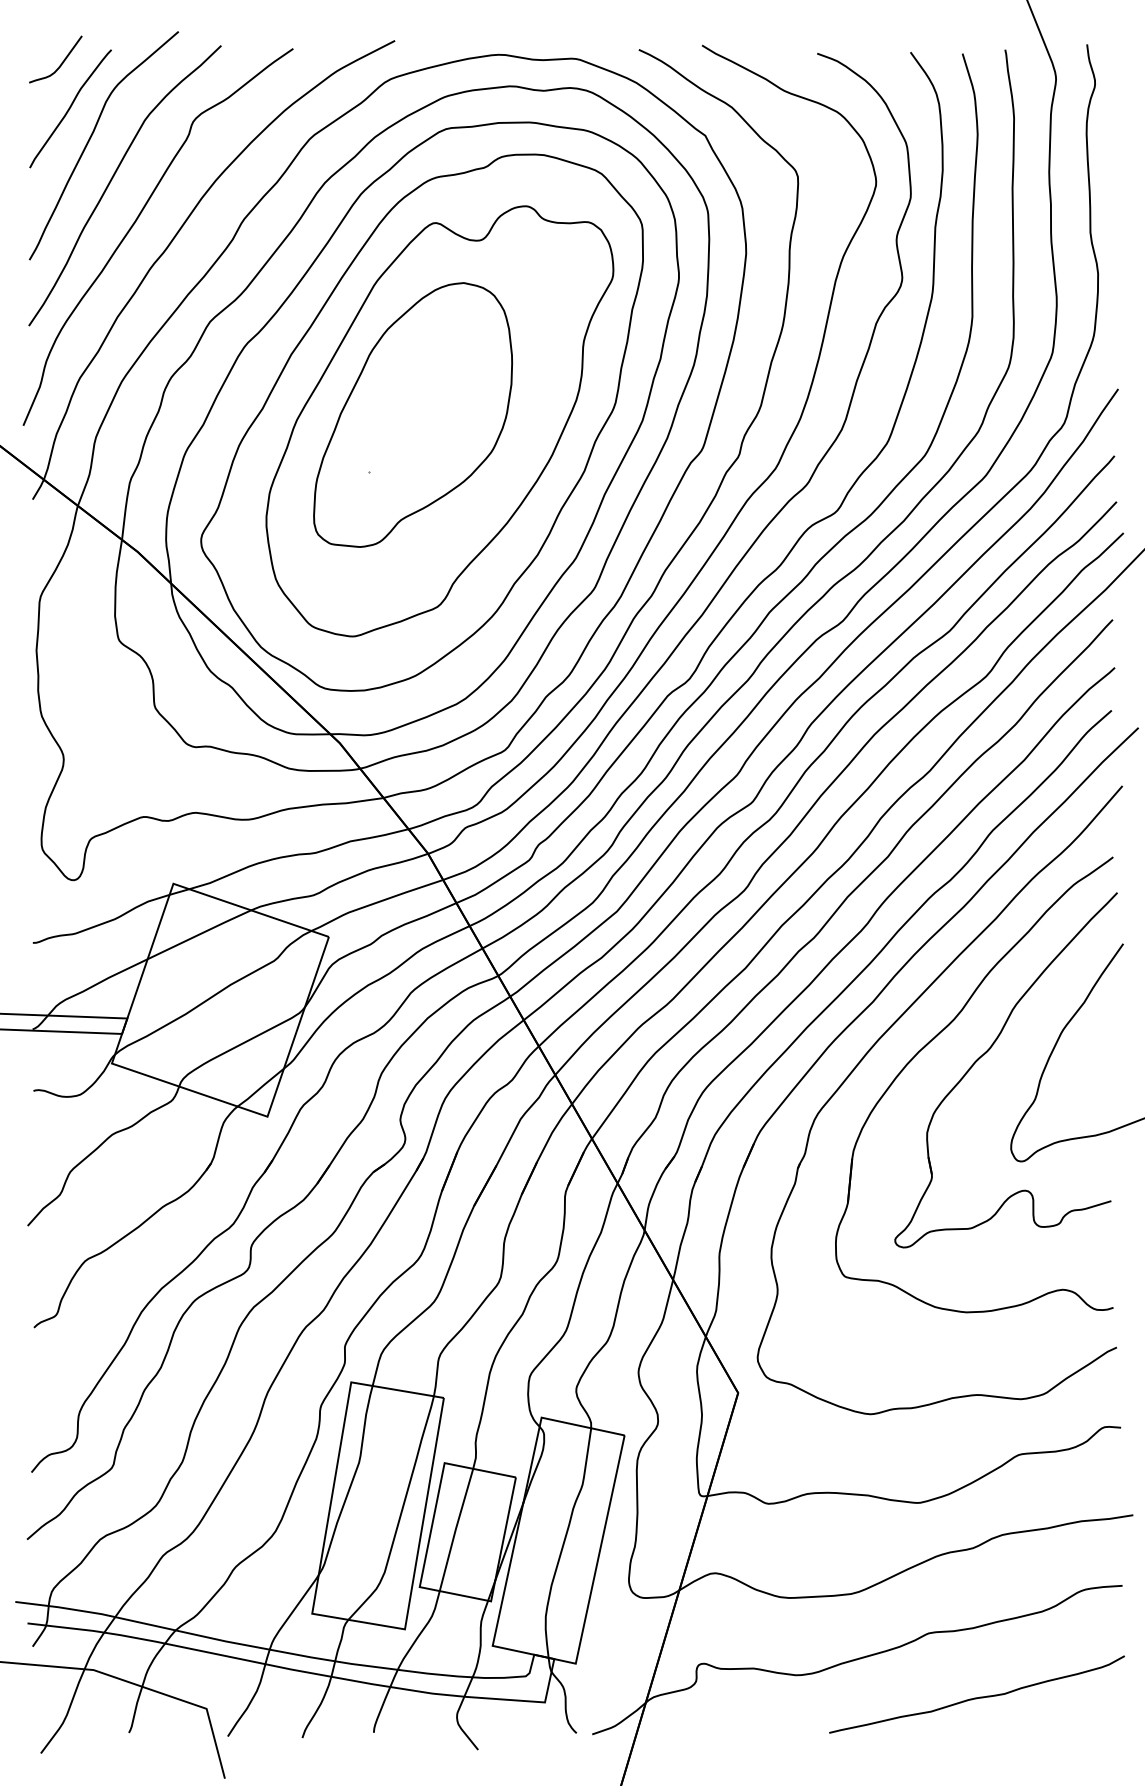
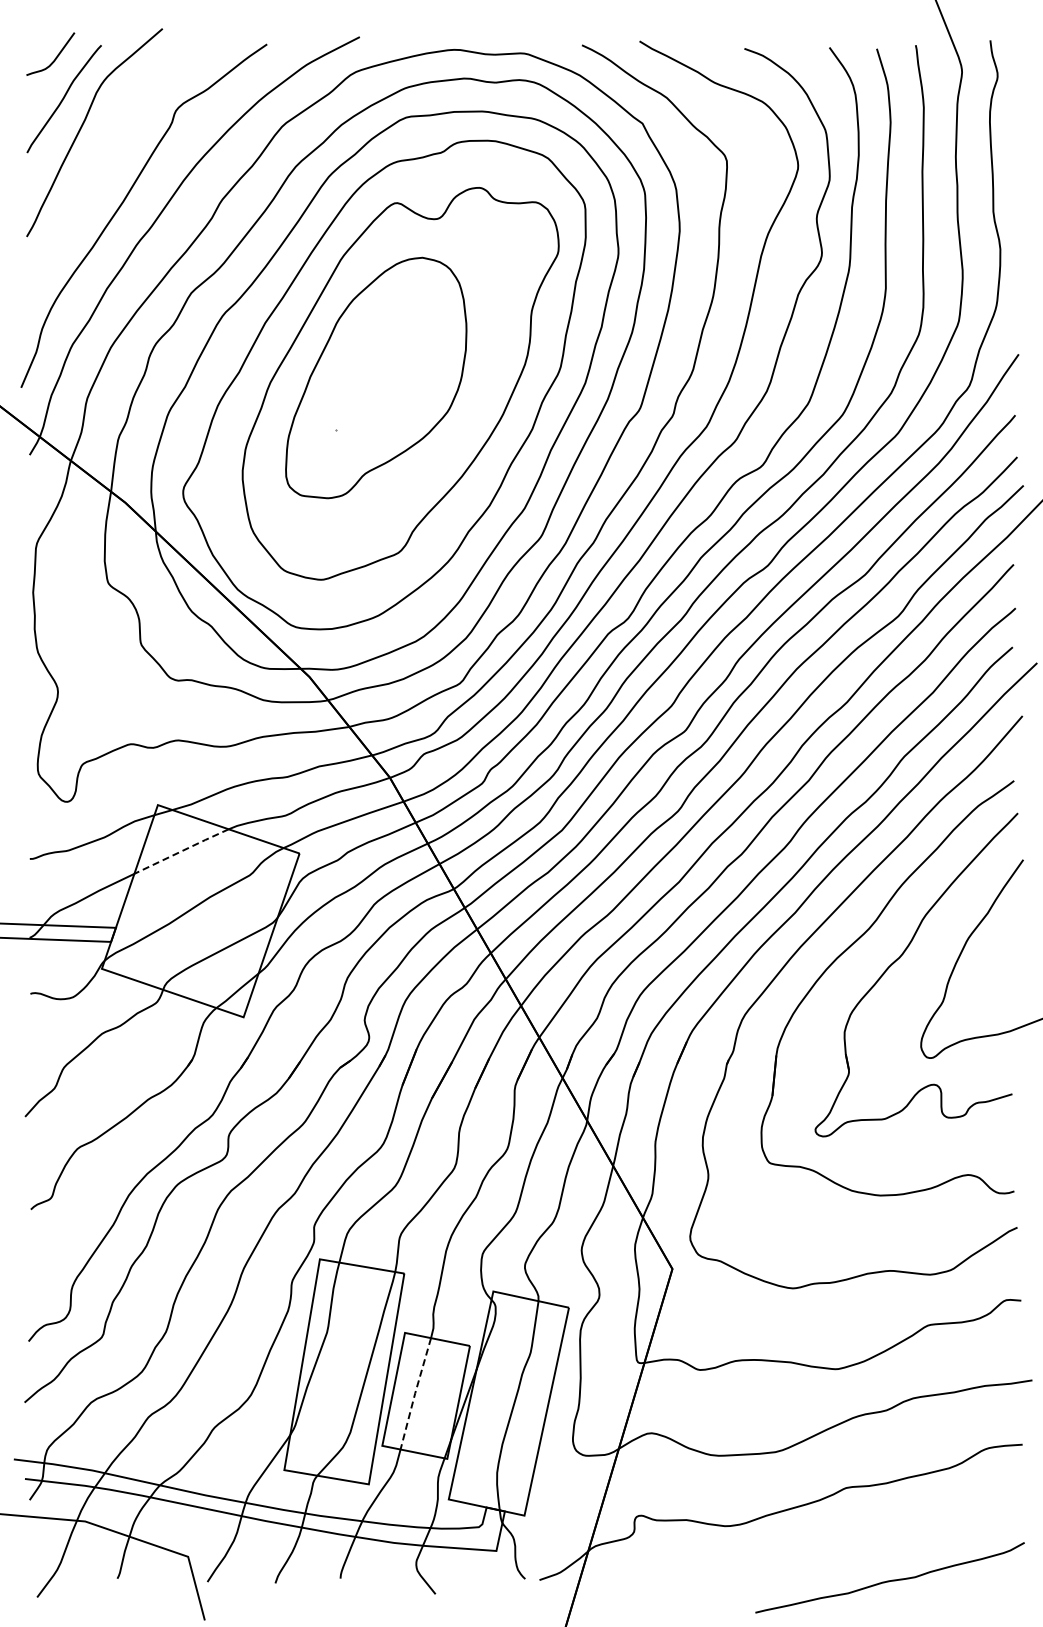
curve: (113, 178) -> (103, 162), removed
line: (199, 934) -> (181, 851), solid -> dashed
line: (456, 1529) -> (415, 1393), solid -> dashed
curve: (976, 1697) -> (889, 1580), moved

